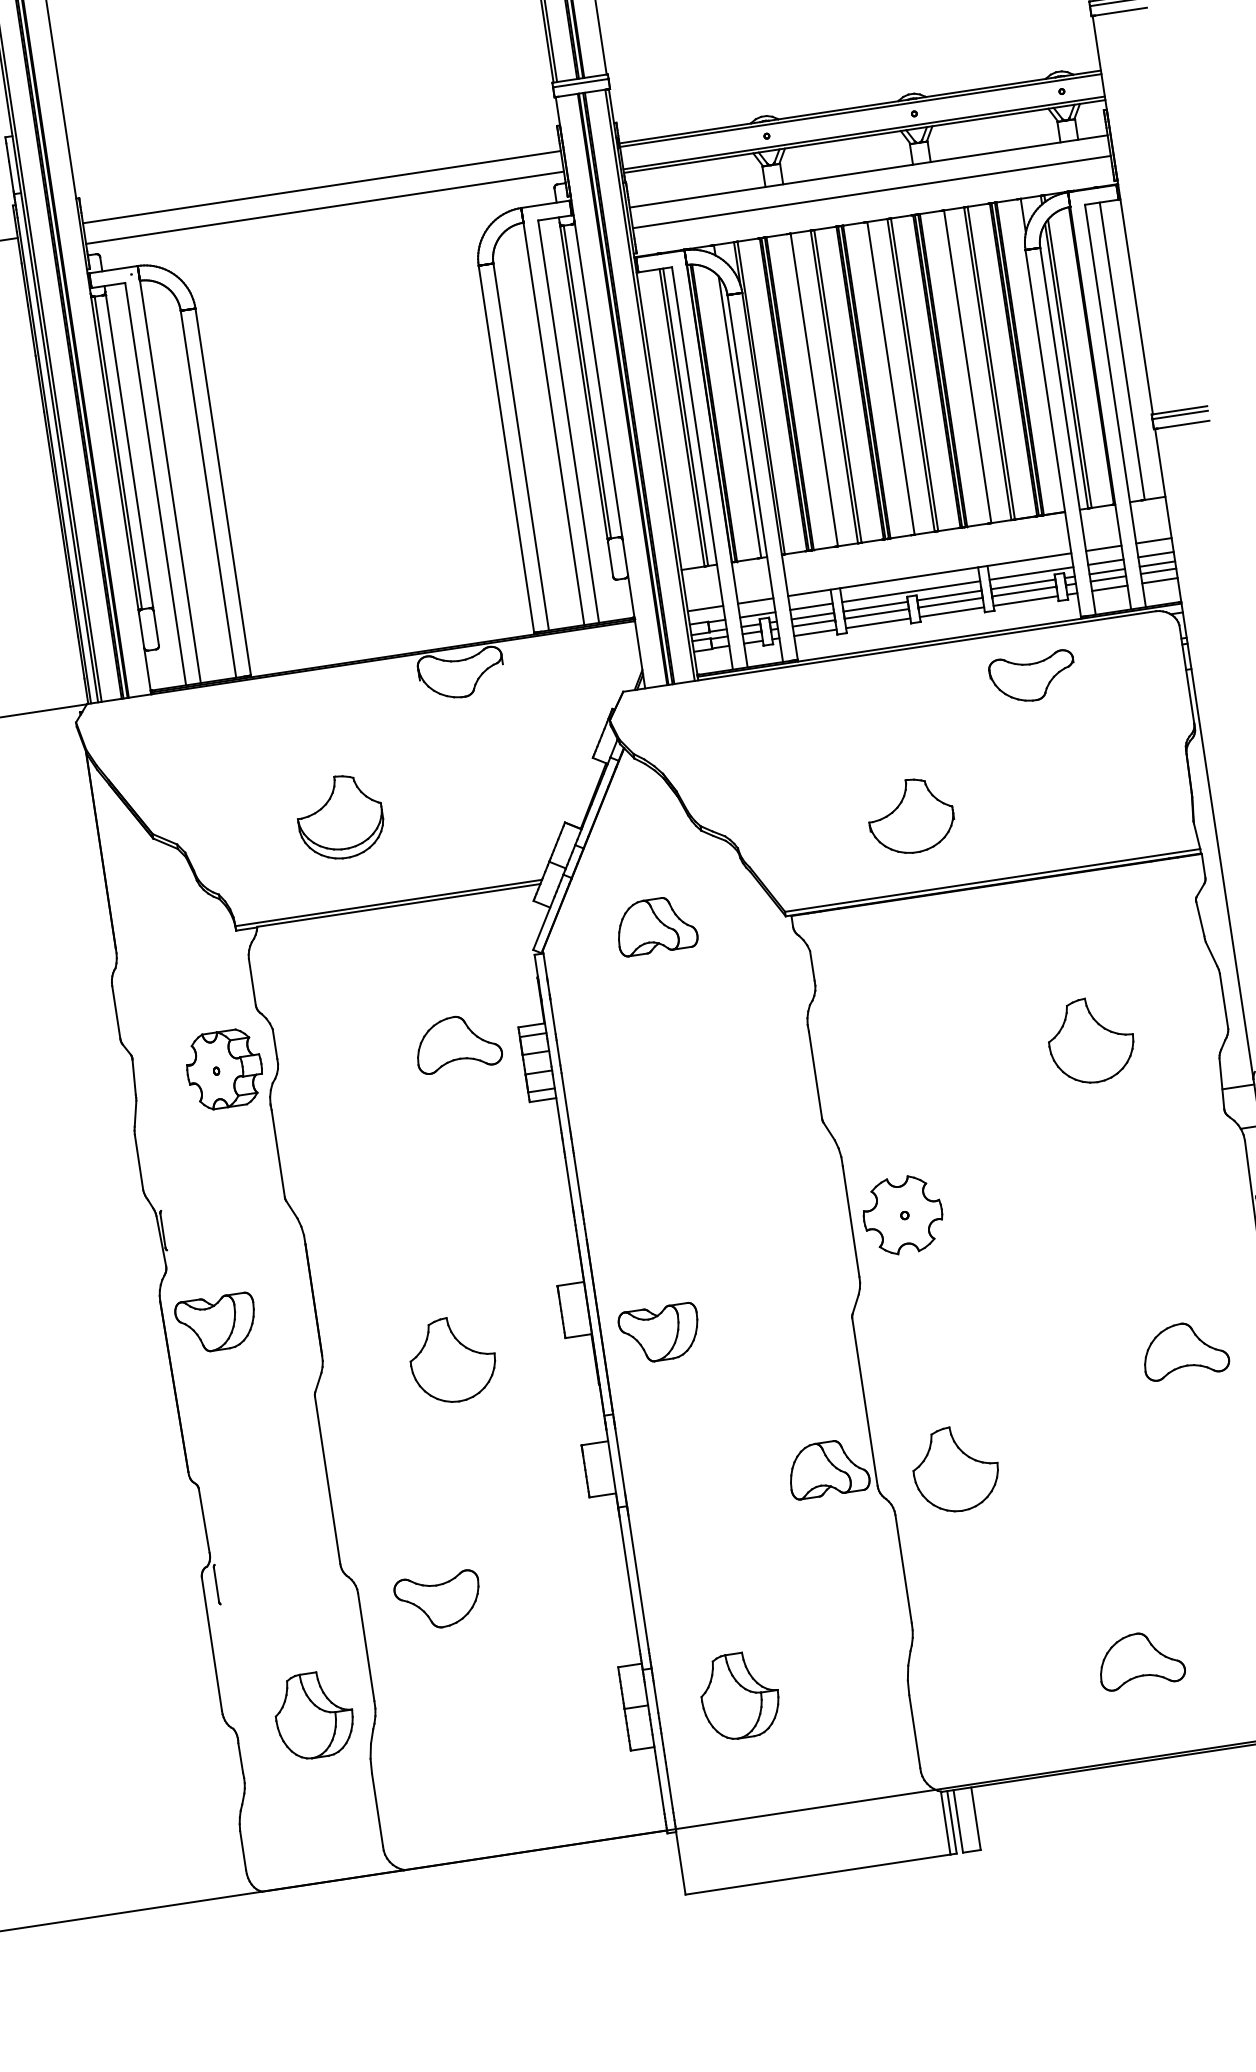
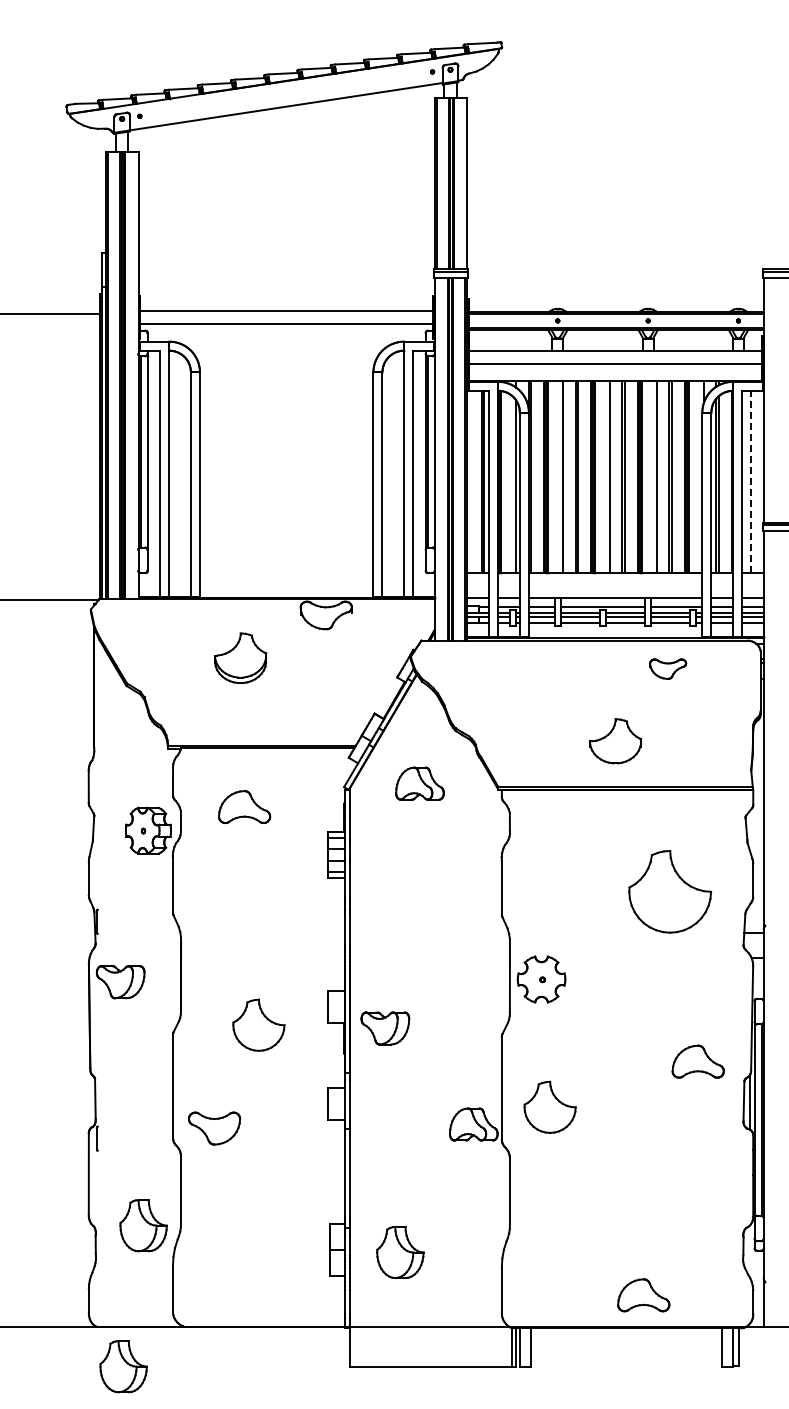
line: (1122, 350) -> (751, 481), solid -> dashed
part: (1031, 676) -> (667, 668), size x0.7
part: (339, 816) -> (240, 657), moved
part: (911, 816) -> (615, 741), moved
part: (1090, 1039) -> (669, 891), size x1.6
part: (457, 1042) -> (244, 806), moved
part: (1183, 1349) -> (697, 1061), moved
part: (954, 1467) -> (549, 1106), moved
part: (438, 1601) -> (214, 1128), moved
part: (1140, 1660) -> (643, 1295), moved
part: (316, 1950) -> (123, 1366), added

